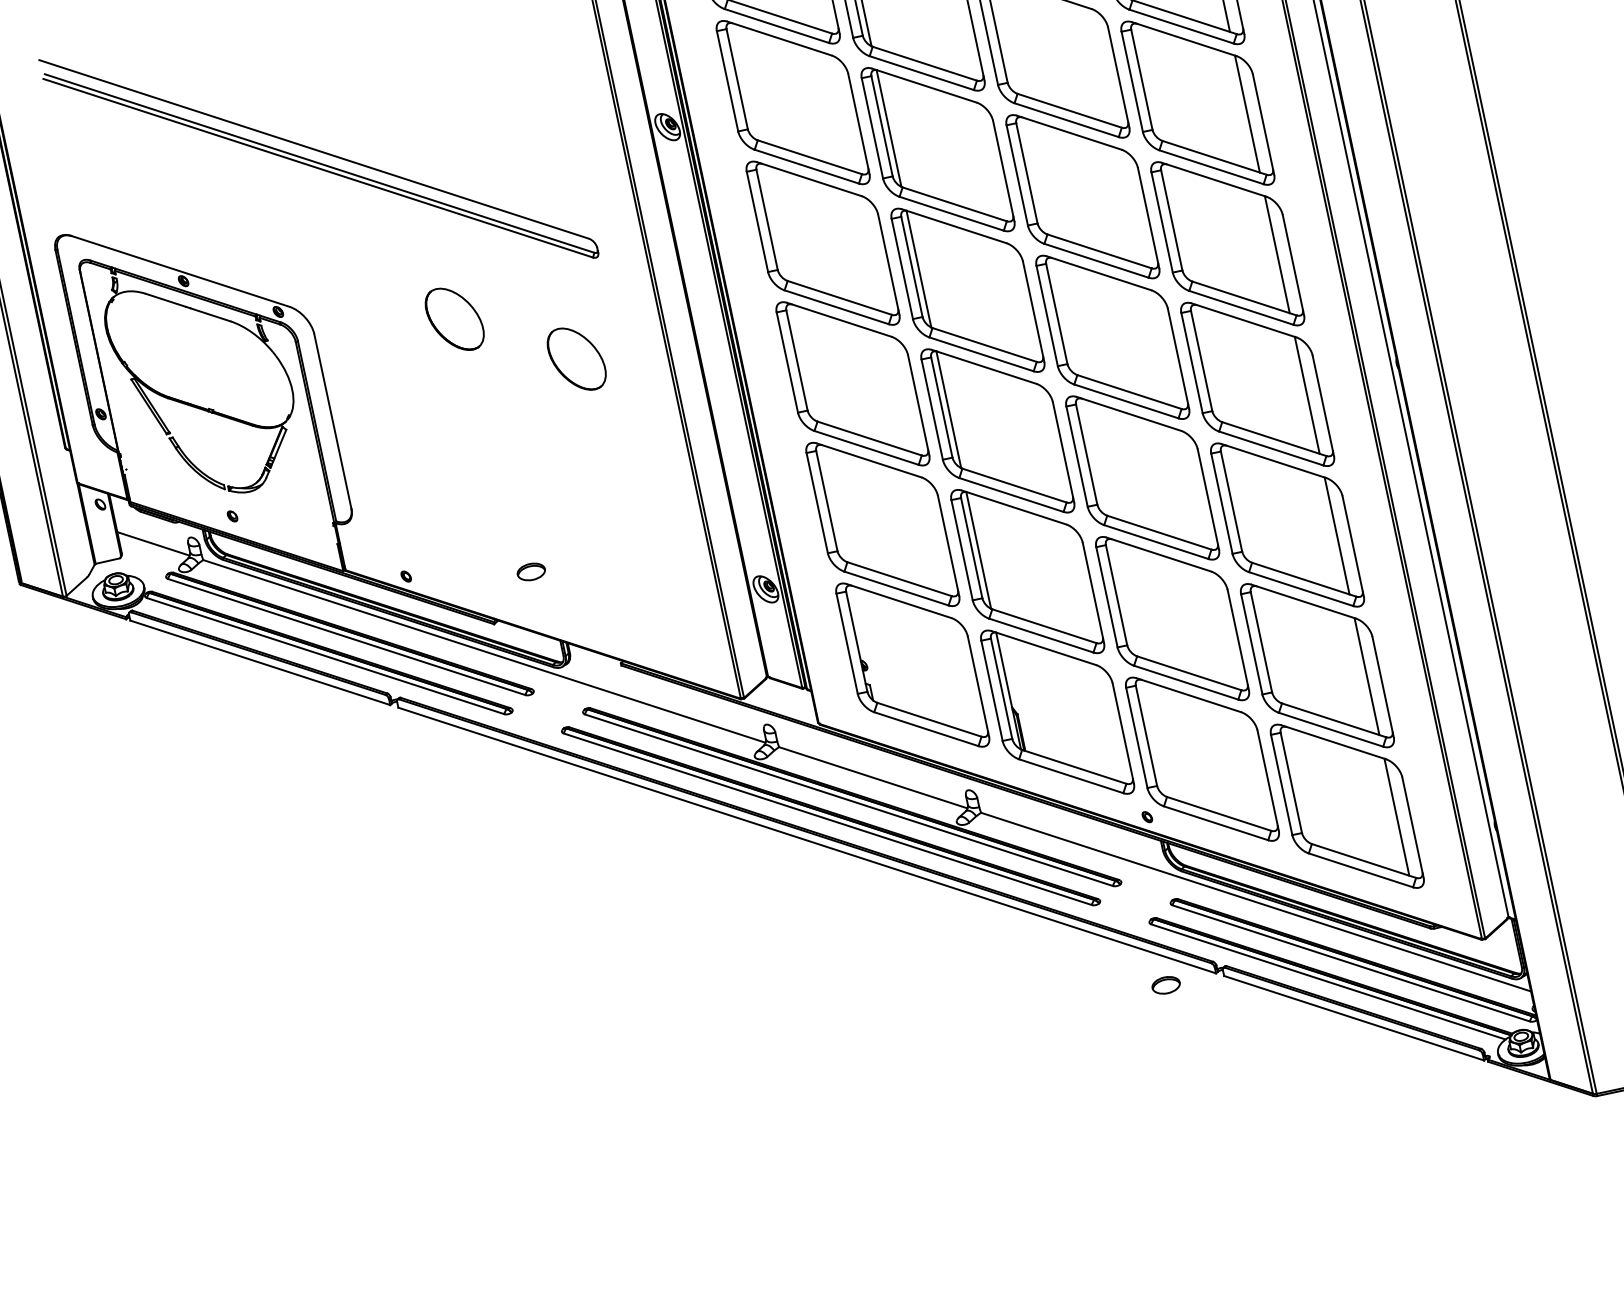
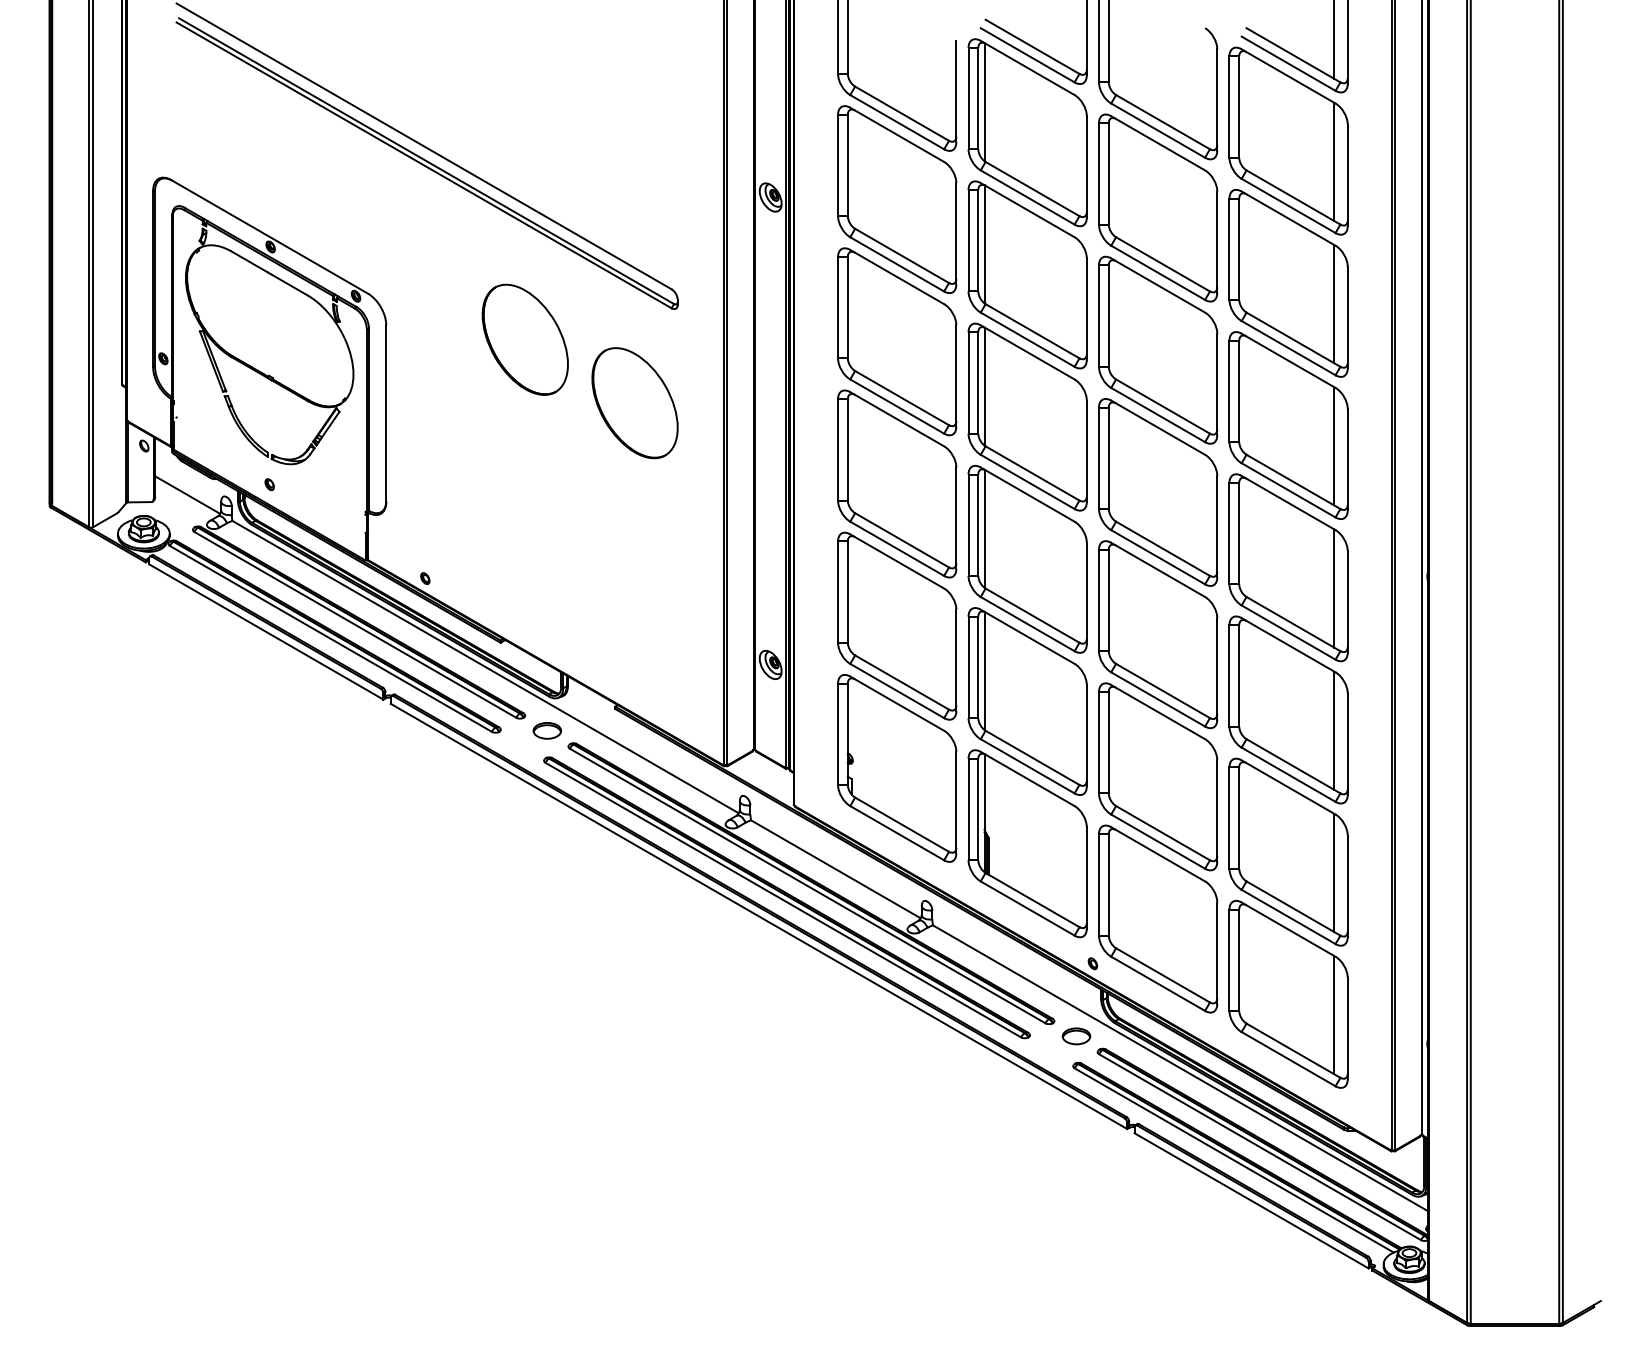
part: (454, 319) -> (524, 339), size x1.67
part: (576, 359) -> (634, 403), size x1.67
part: (530, 571) -> (546, 730), moved
part: (1166, 985) -> (1076, 1036), moved

